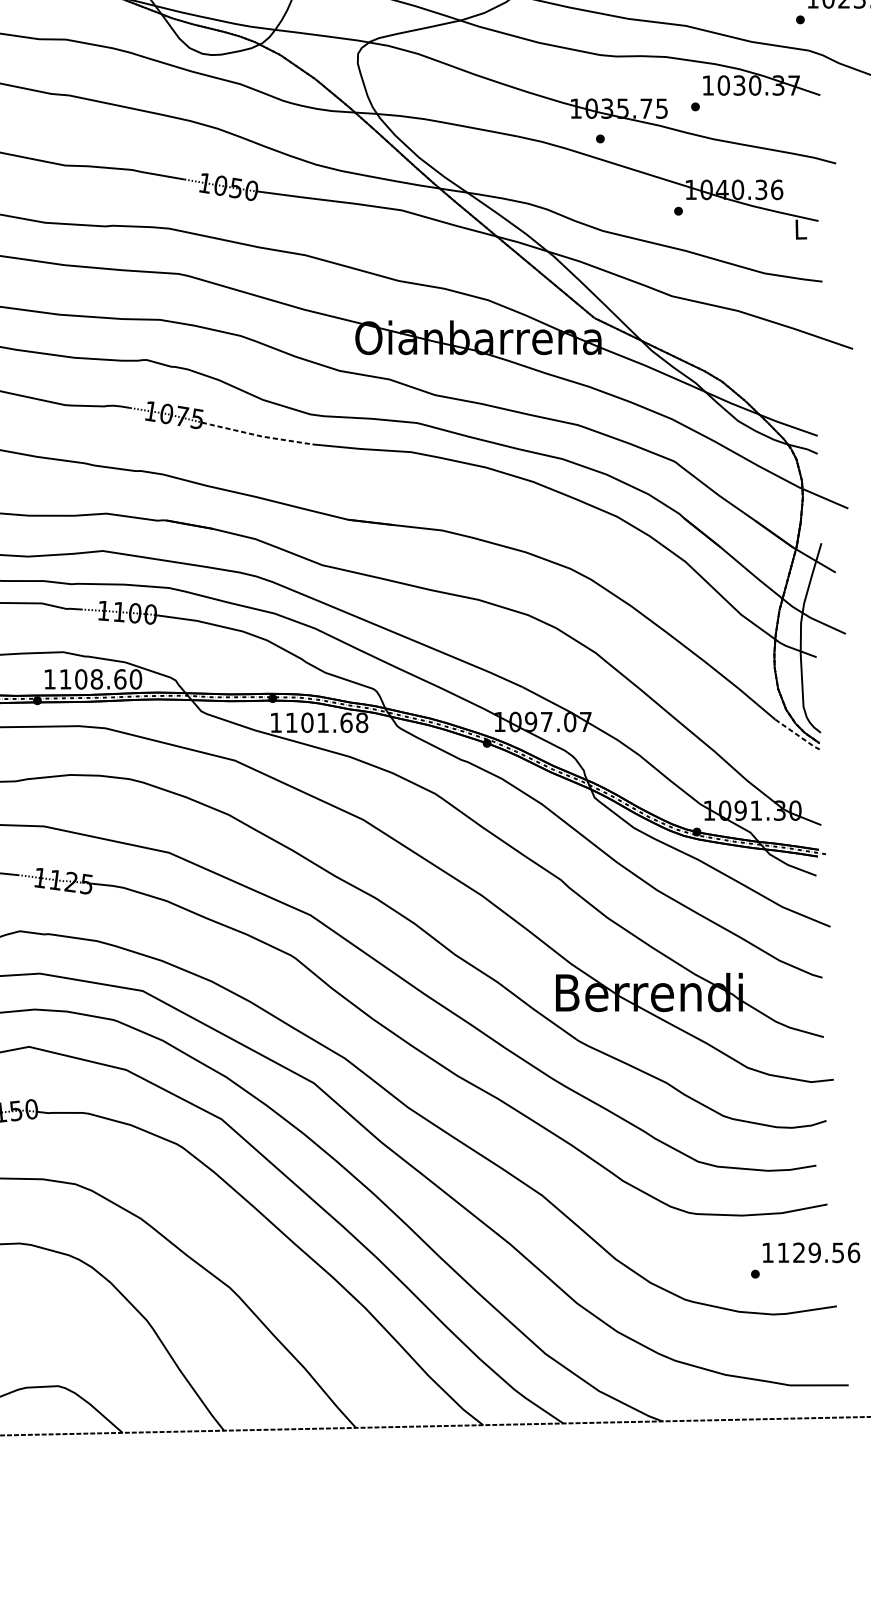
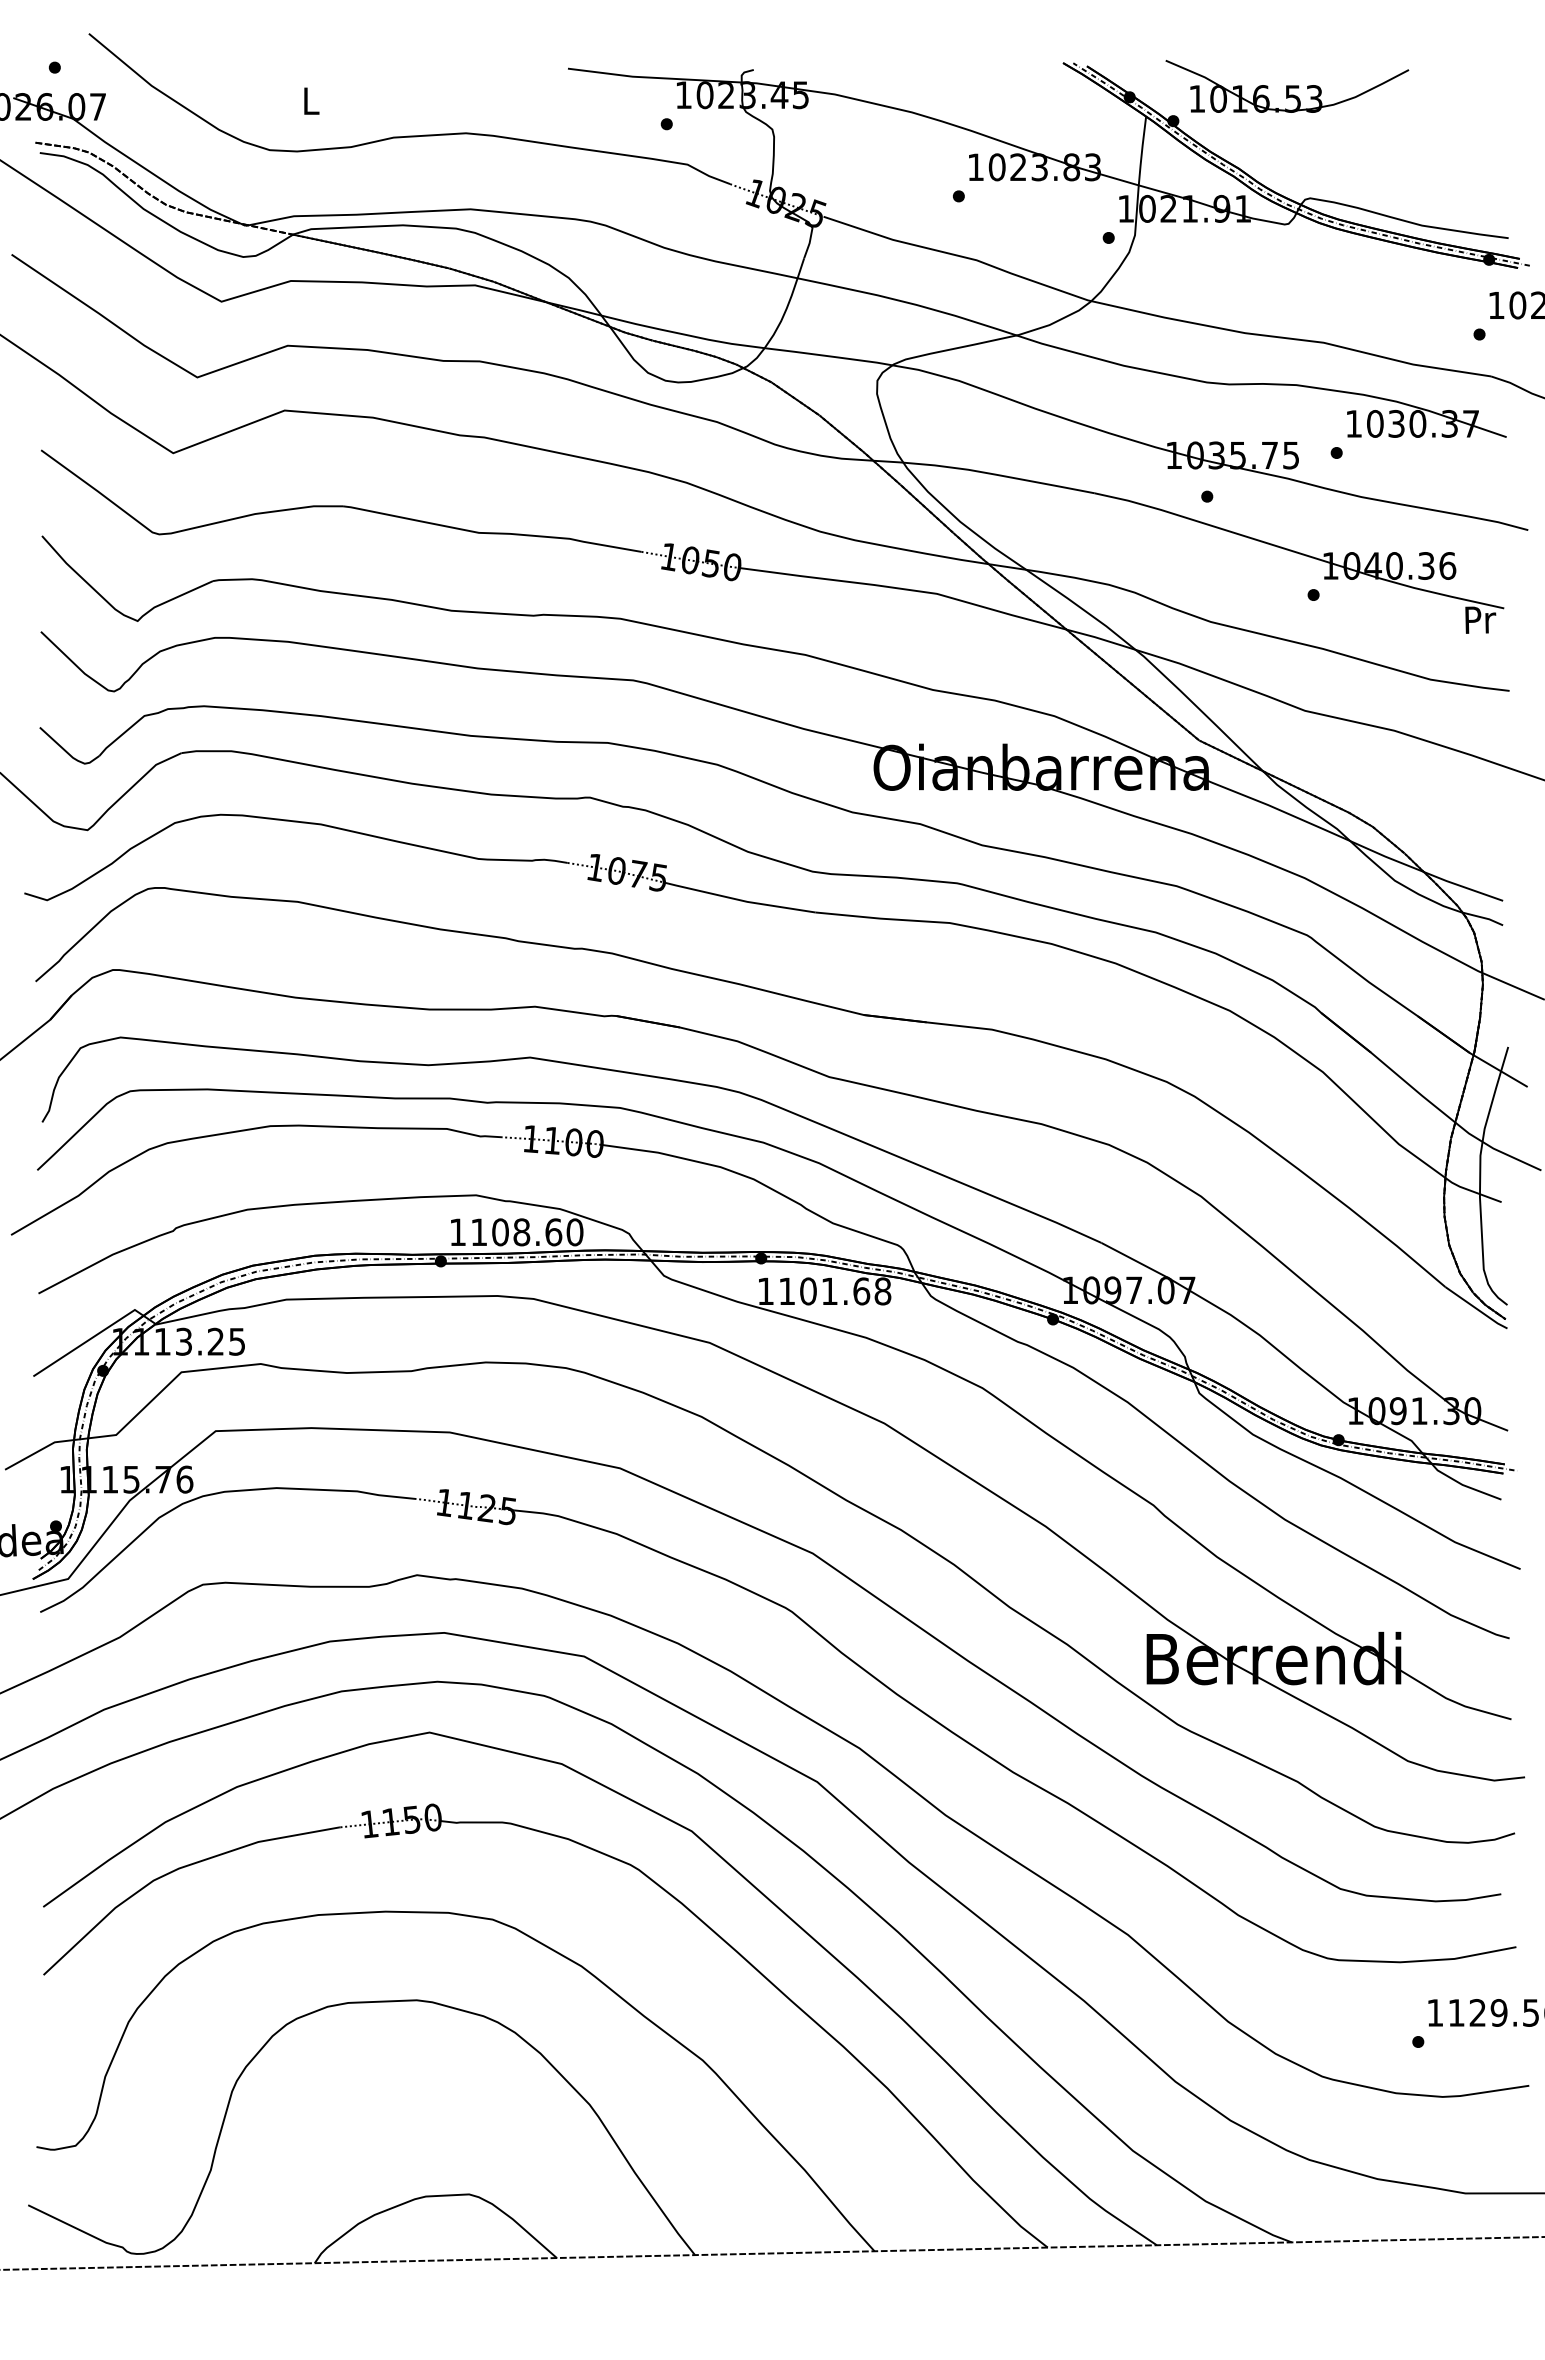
text: (801, 229) -> (1480, 619), L -> Pr
line: (256, 435) -> (739, 900), dashed -> solid
line: (798, 735) -> (1476, 1308), dashed -> solid

